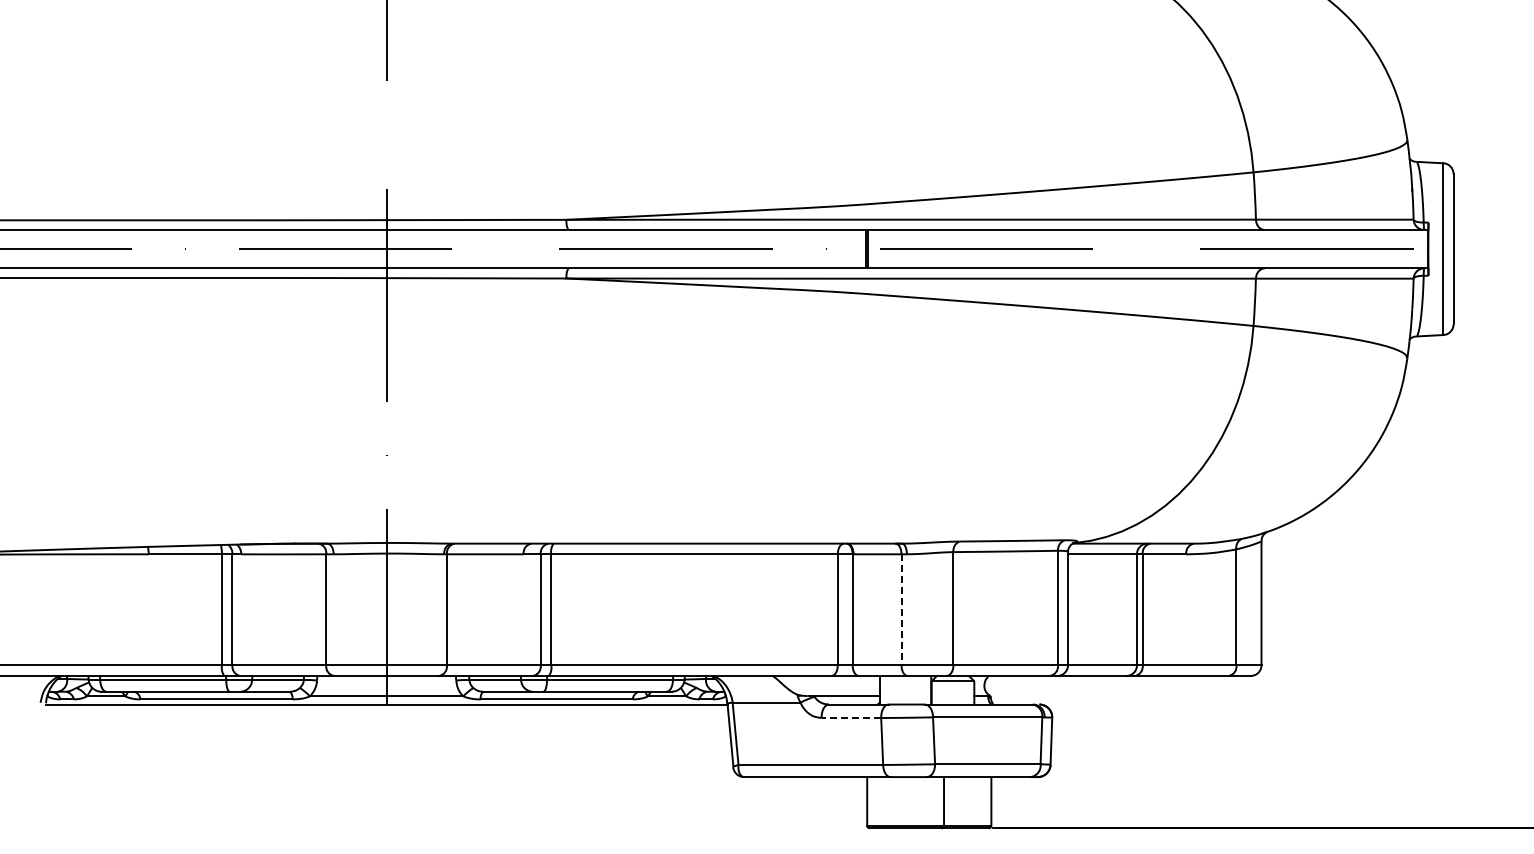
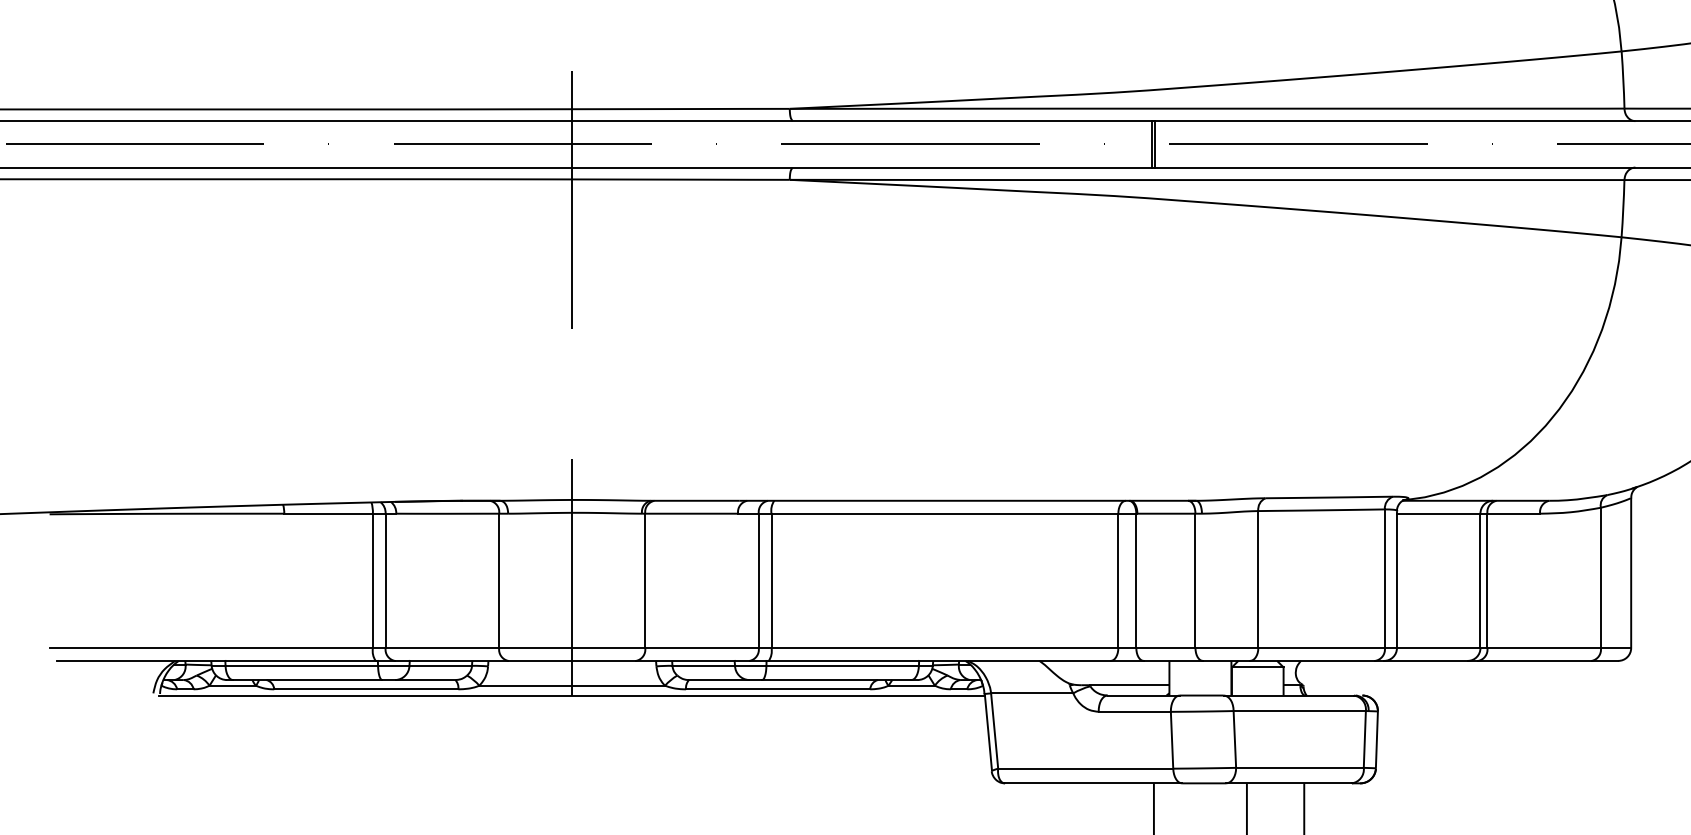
line: (901, 610) -> (1195, 581), dashed -> solid
line: (851, 718) -> (1134, 712), dashed -> solid

